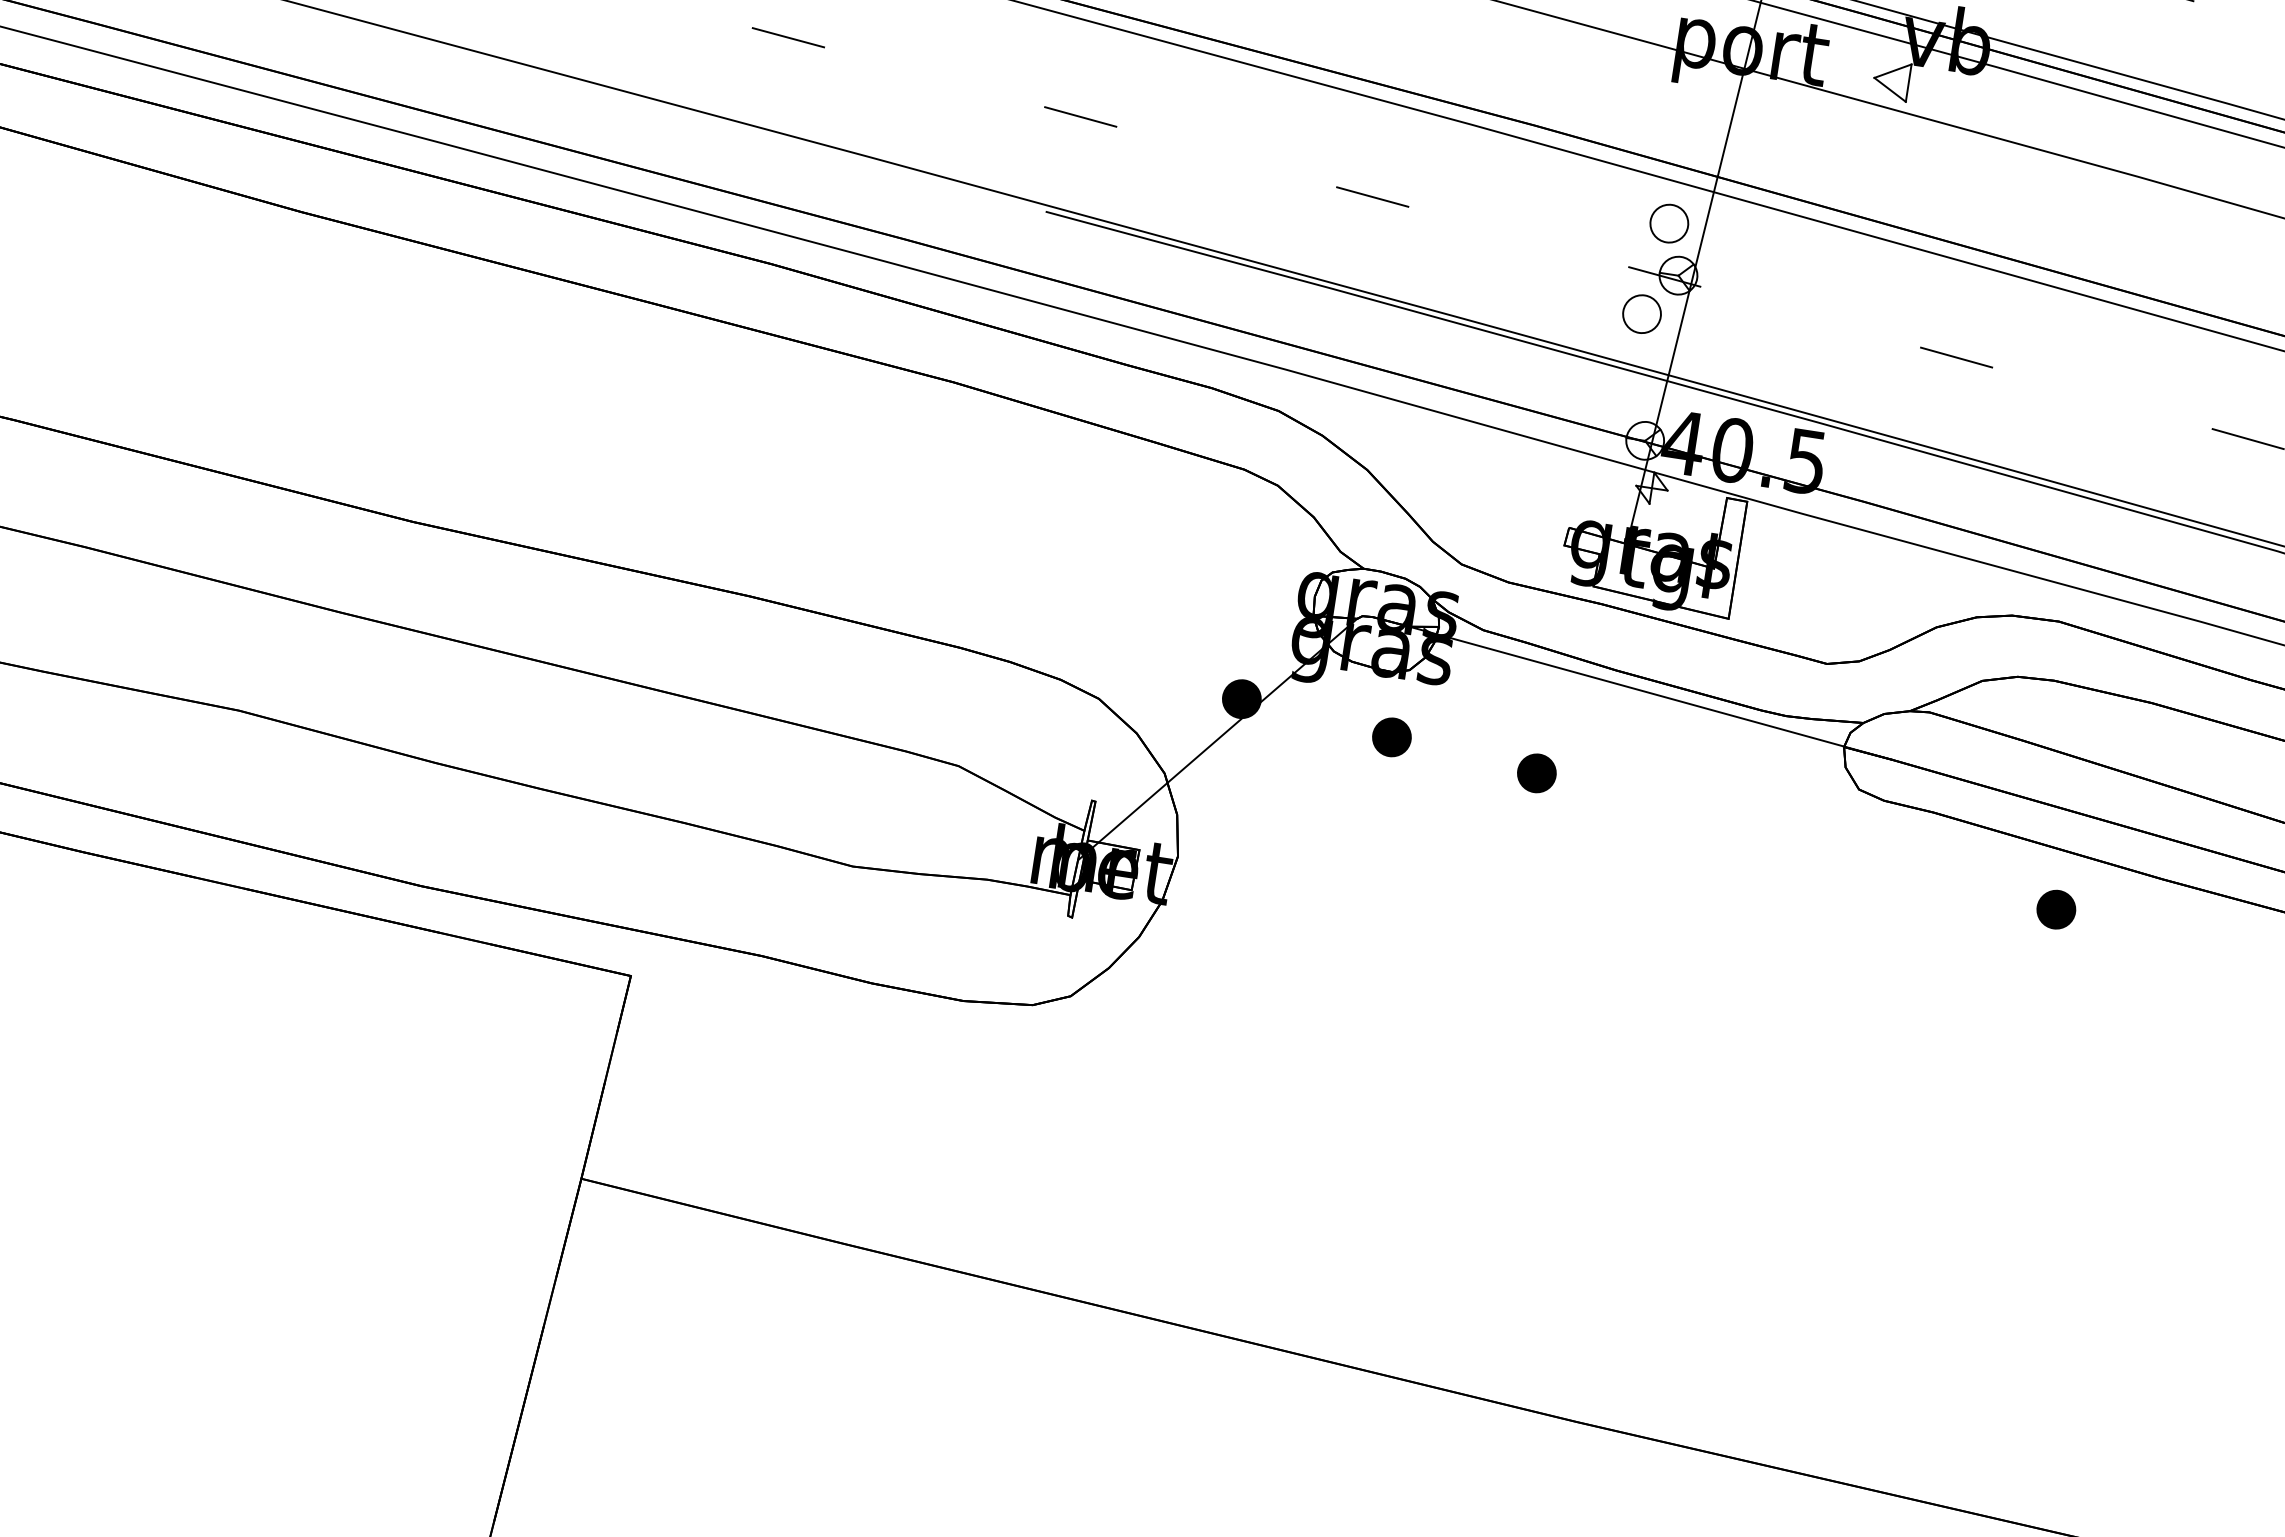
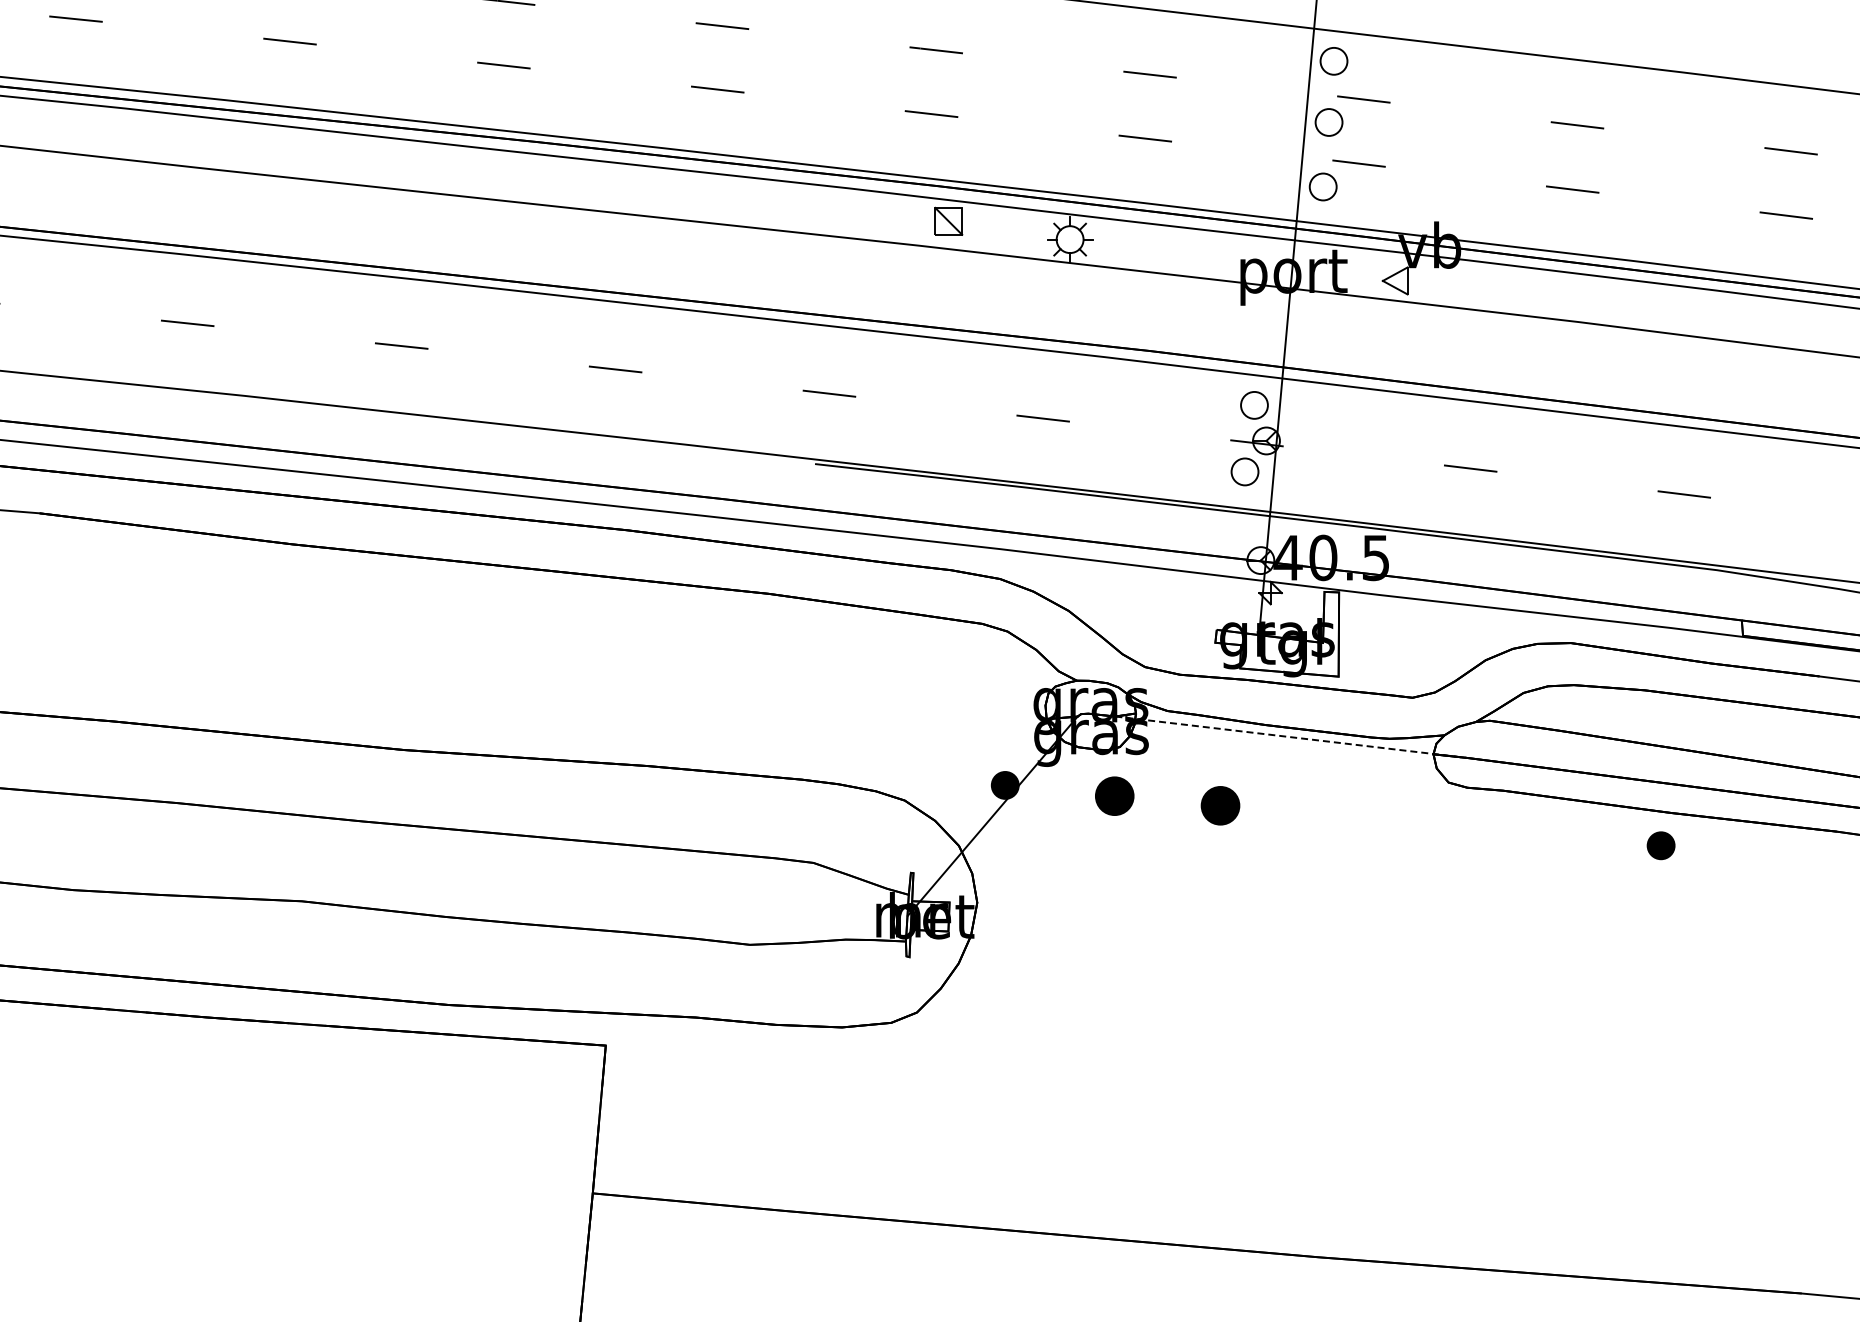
line: (1650, 693) -> (1291, 737), solid -> dashed
part: (1391, 736) -> (1114, 795), size x1.4
part: (1536, 772) -> (1220, 805), size x1.4
part: (2055, 909) -> (1660, 845), moved

